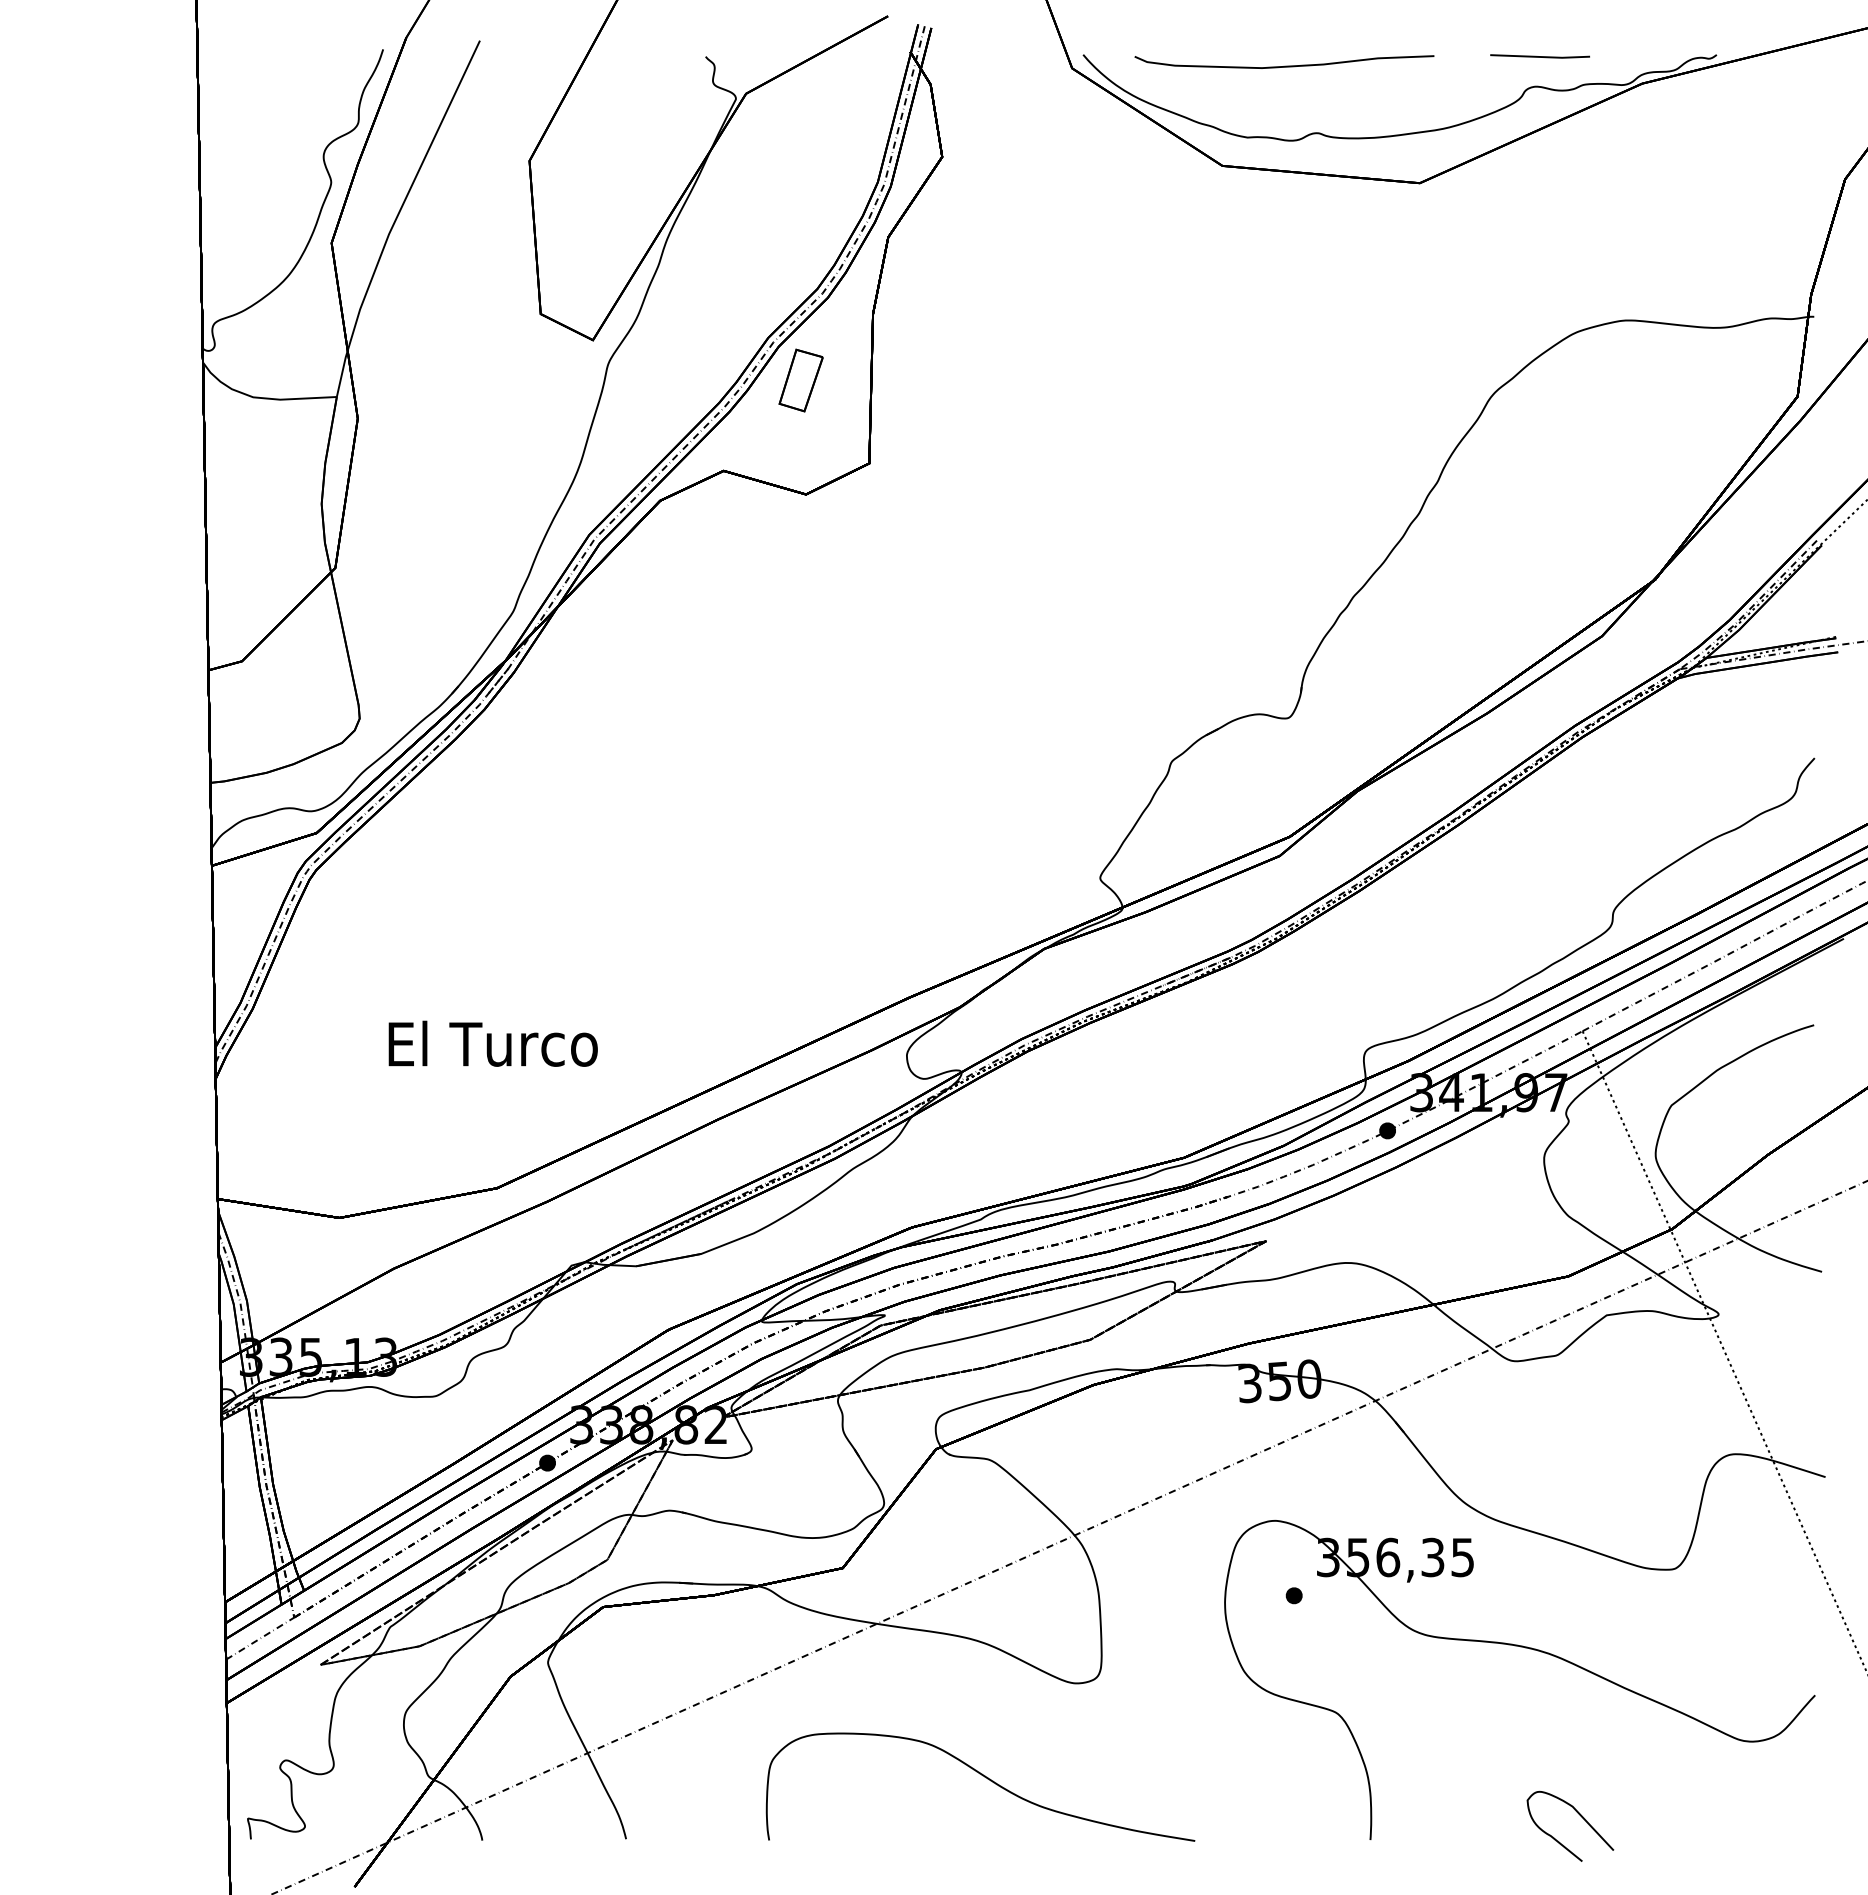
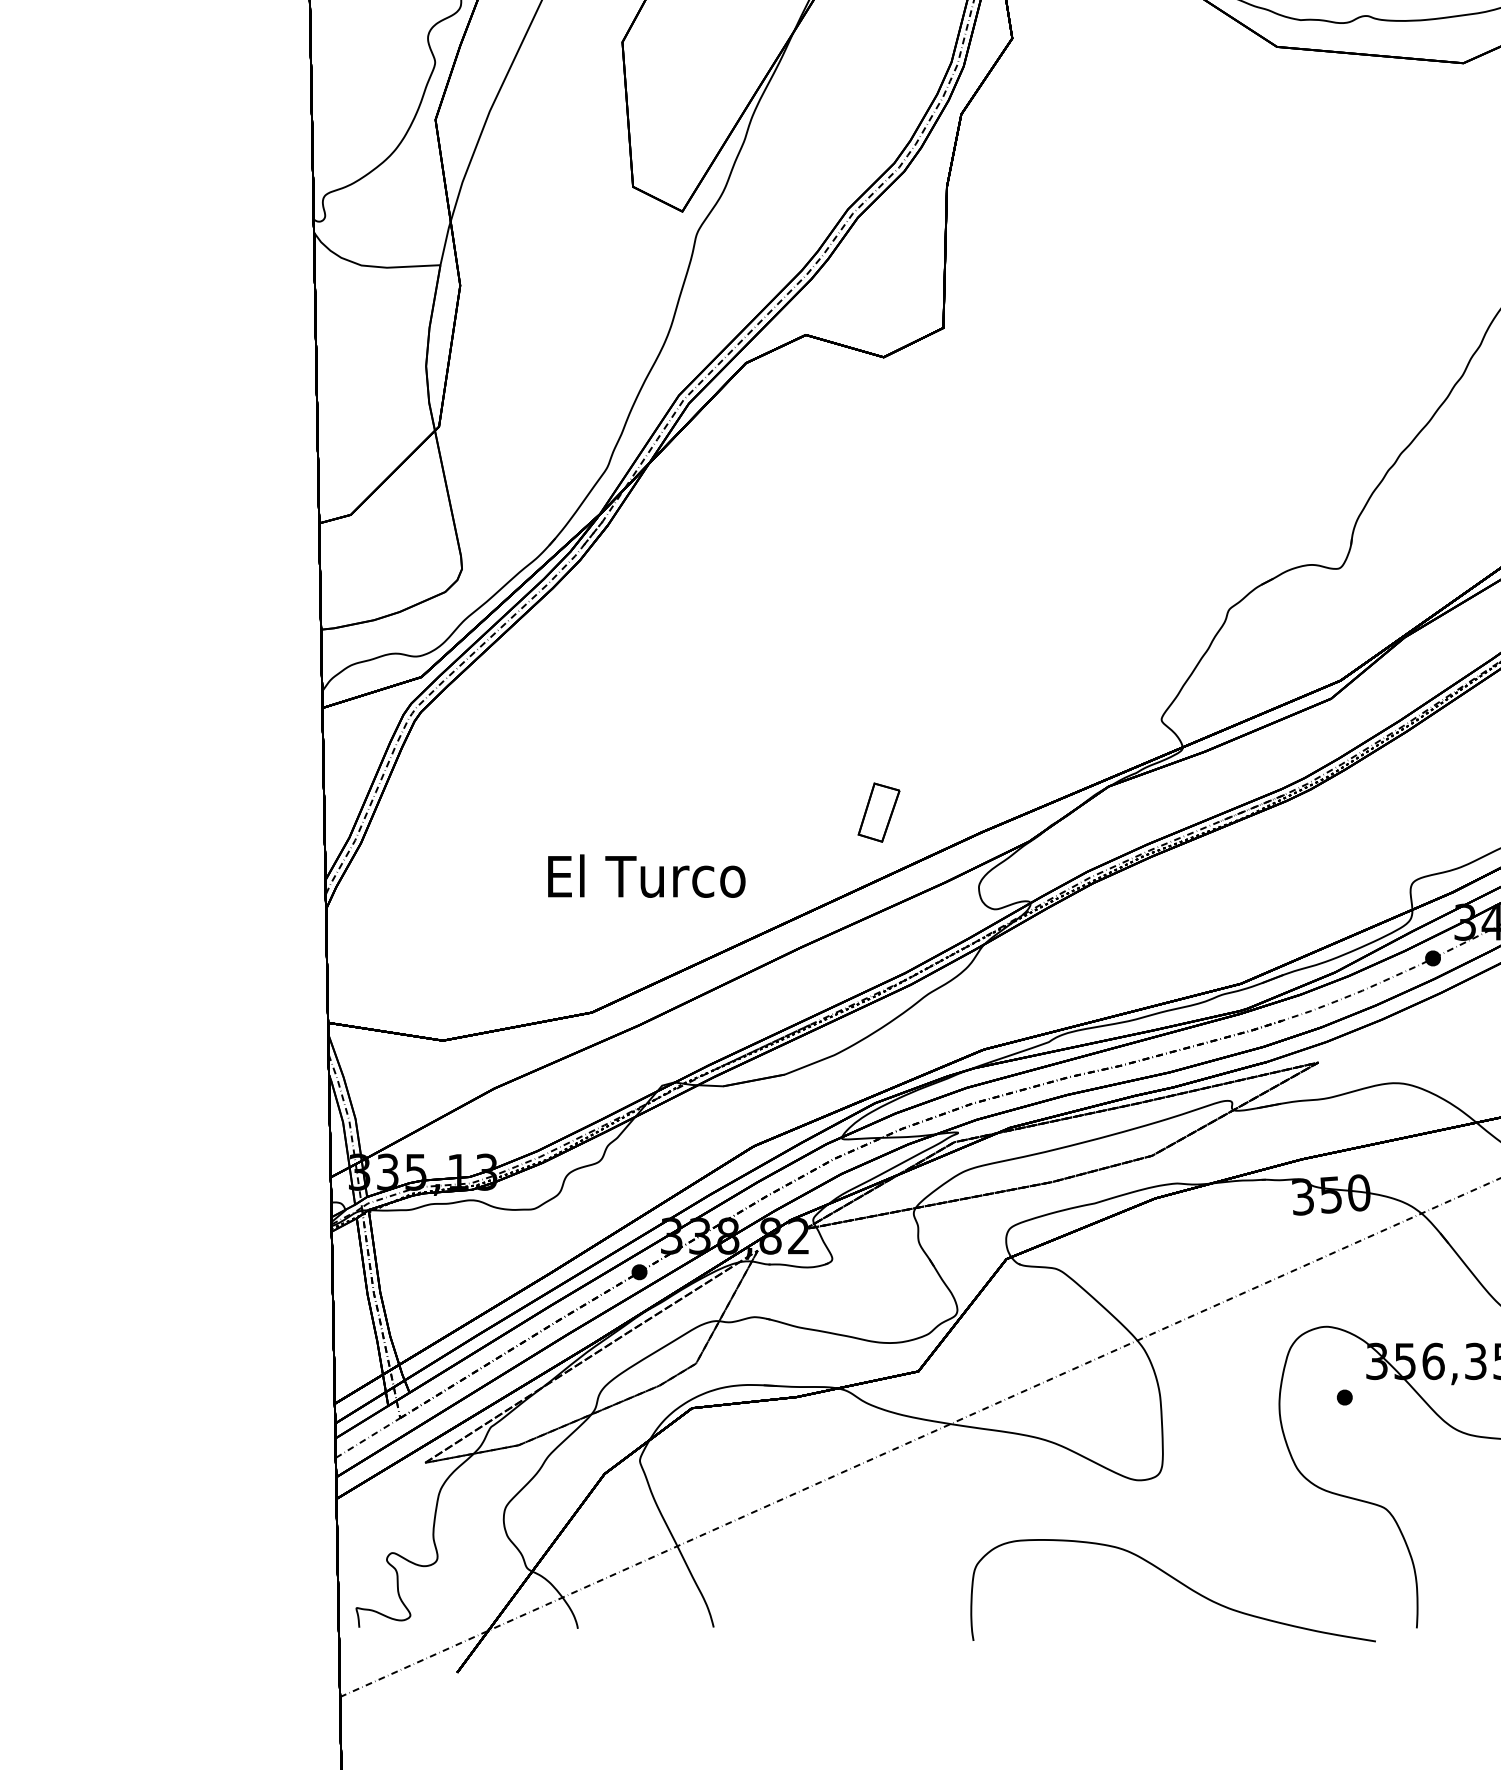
part: (800, 380) -> (878, 812), moved
text: (492, 1043) -> (646, 875), moved
curve: (984, 1777) -> (1176, 1581), moved

